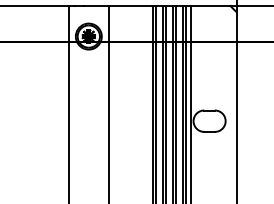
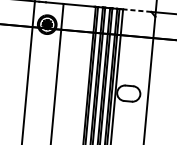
line: (210, 6) -> (136, 10), solid -> dashed

